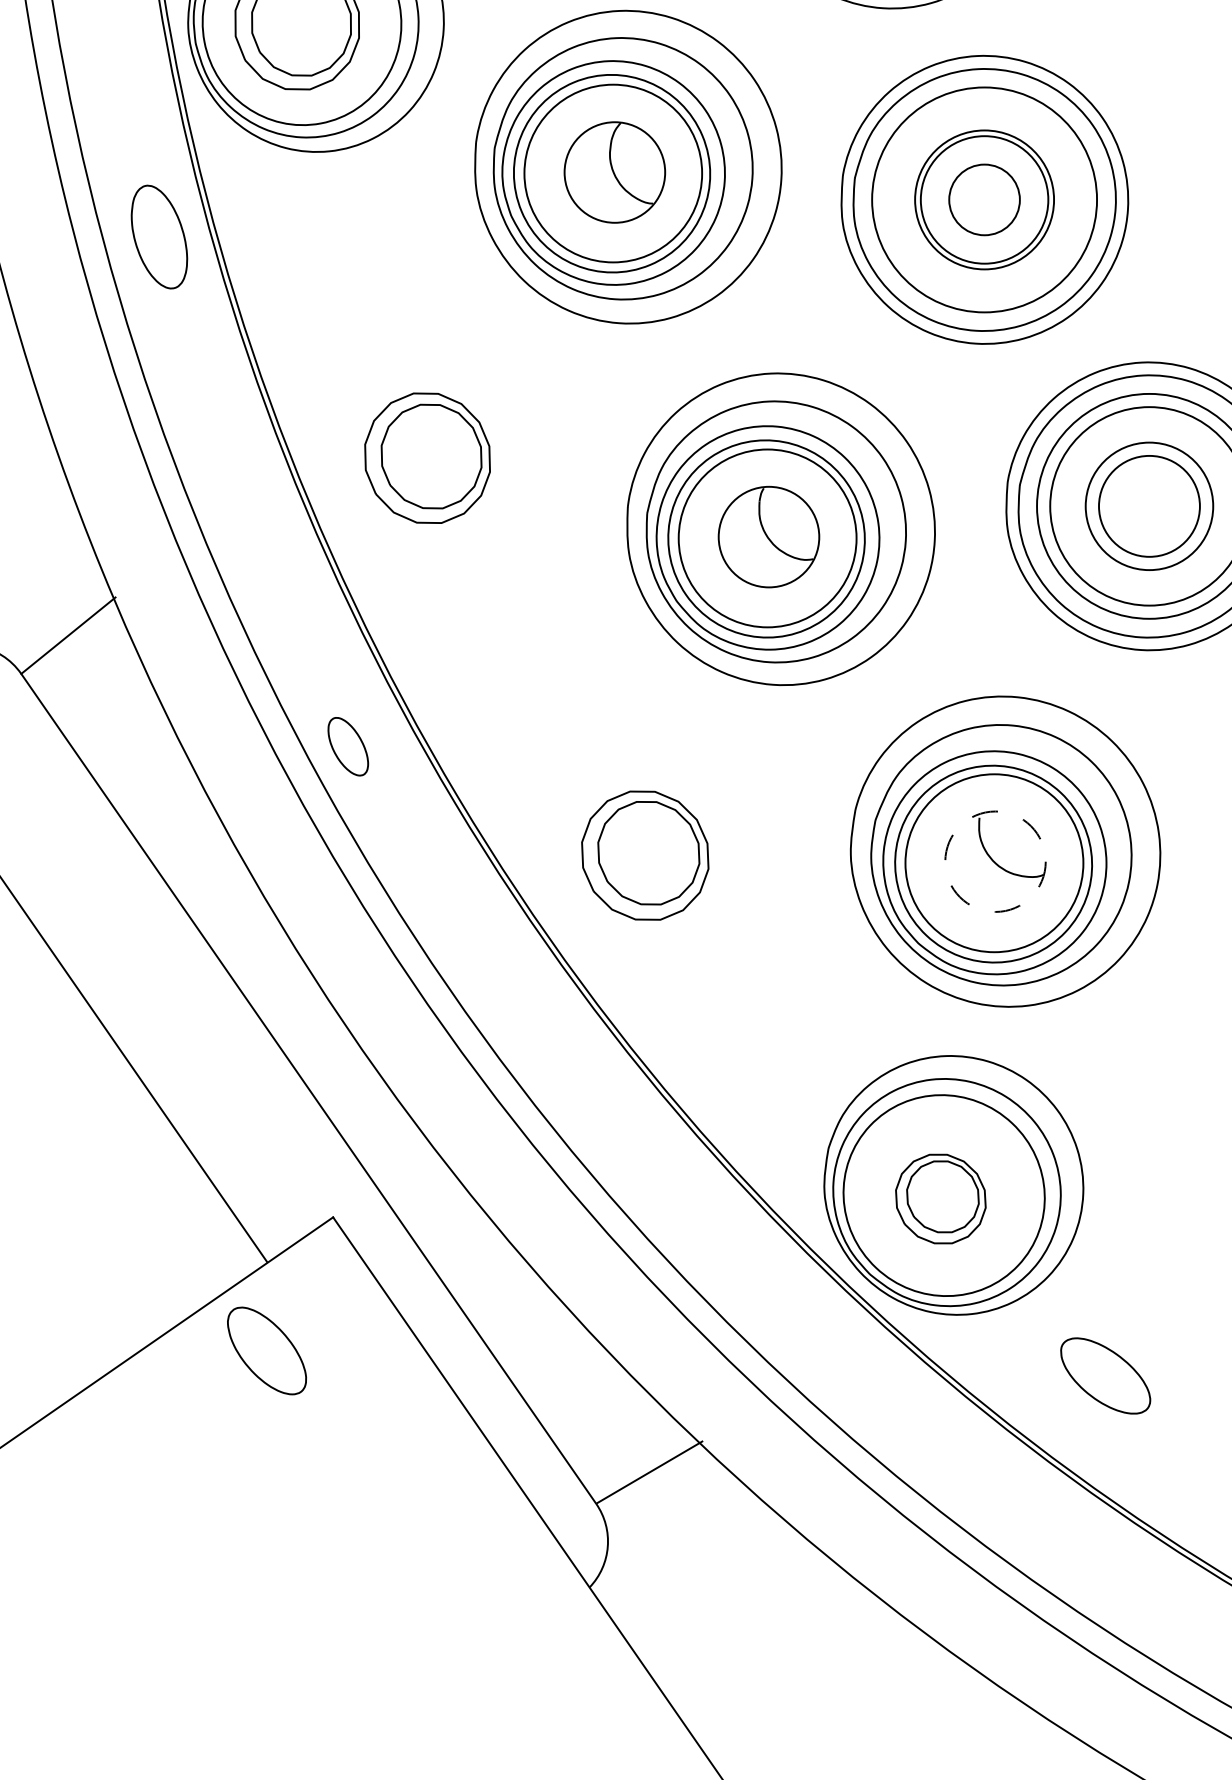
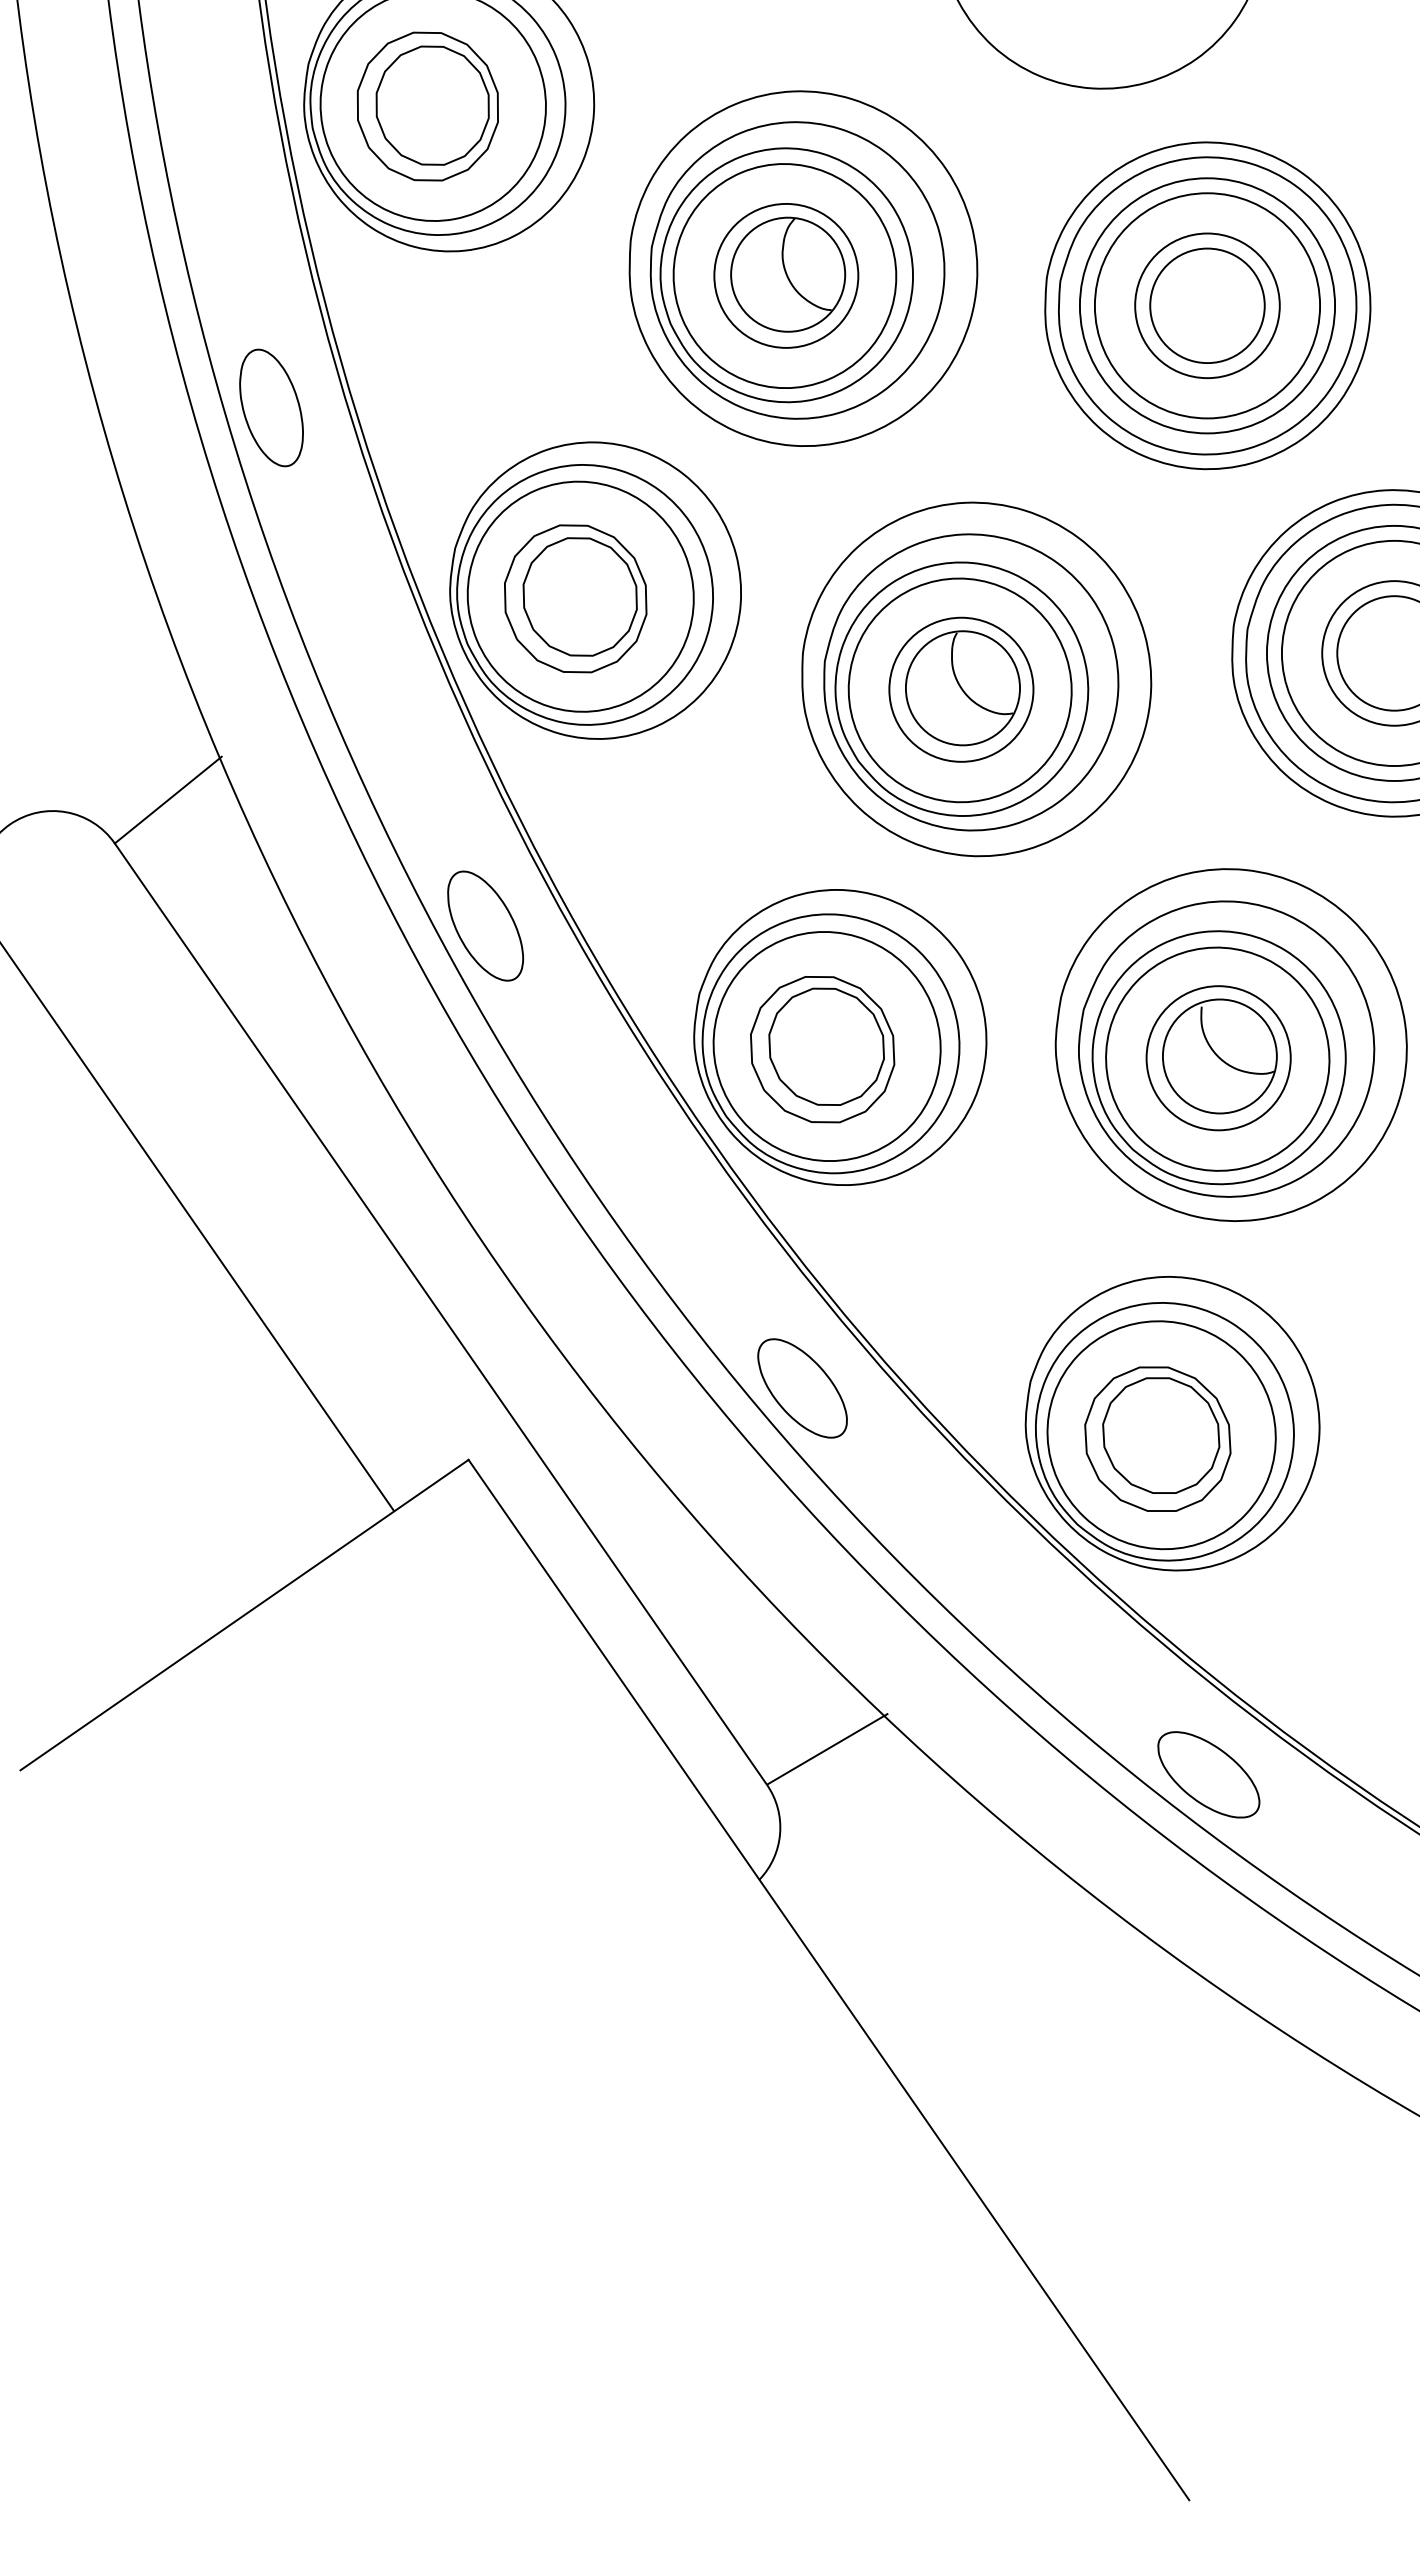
circle: (613, 173) -> (786, 275), size x0.71
circle: (984, 199) -> (1207, 305), size x1.43
circle: (984, 199) -> (1207, 305), size x1.43
part: (159, 236) -> (271, 407), moved
part: (445, 450) -> (595, 590), added
circle: (767, 538) -> (961, 689), size x0.71
part: (348, 746) -> (485, 925), size x1.67
part: (661, 844) -> (840, 1037), added
circle: (995, 861) -> (1219, 1056), dashed -> solid
circle: (994, 863) -> (1218, 1058), size x0.71
part: (940, 1198) -> (1157, 1438), size x1.43
part: (266, 1351) -> (802, 1388), moved
part: (1105, 1375) -> (1208, 1774), moved

